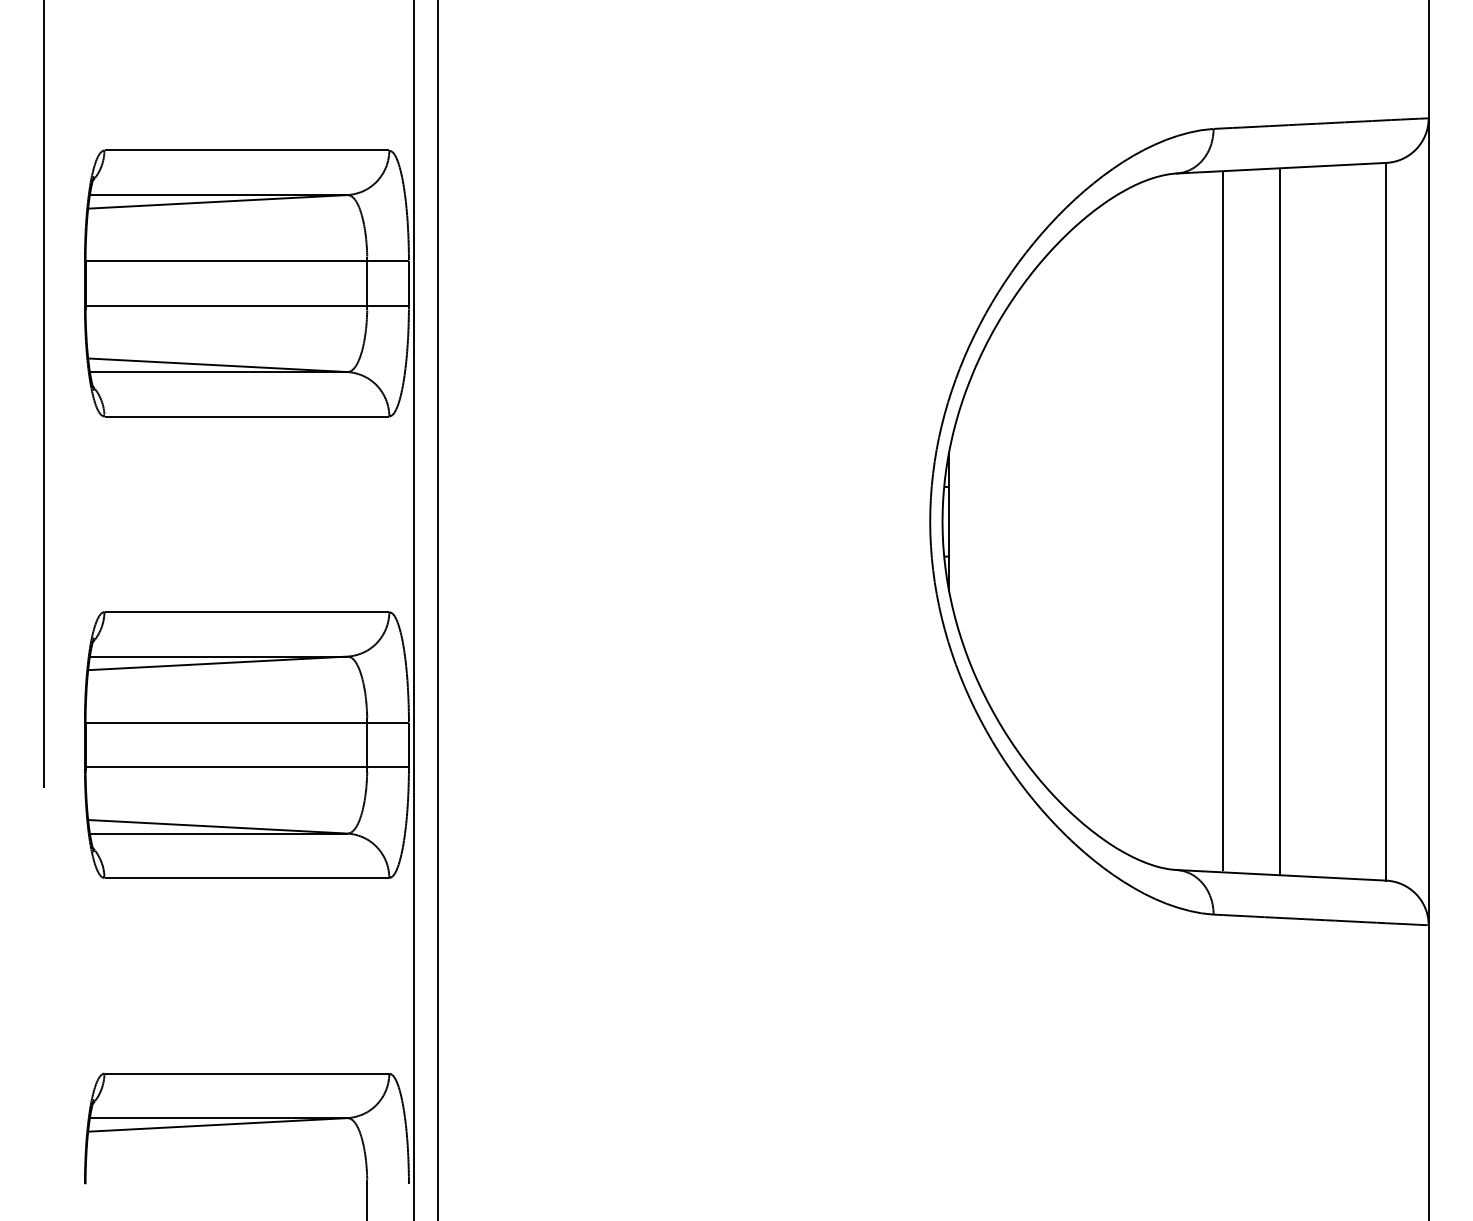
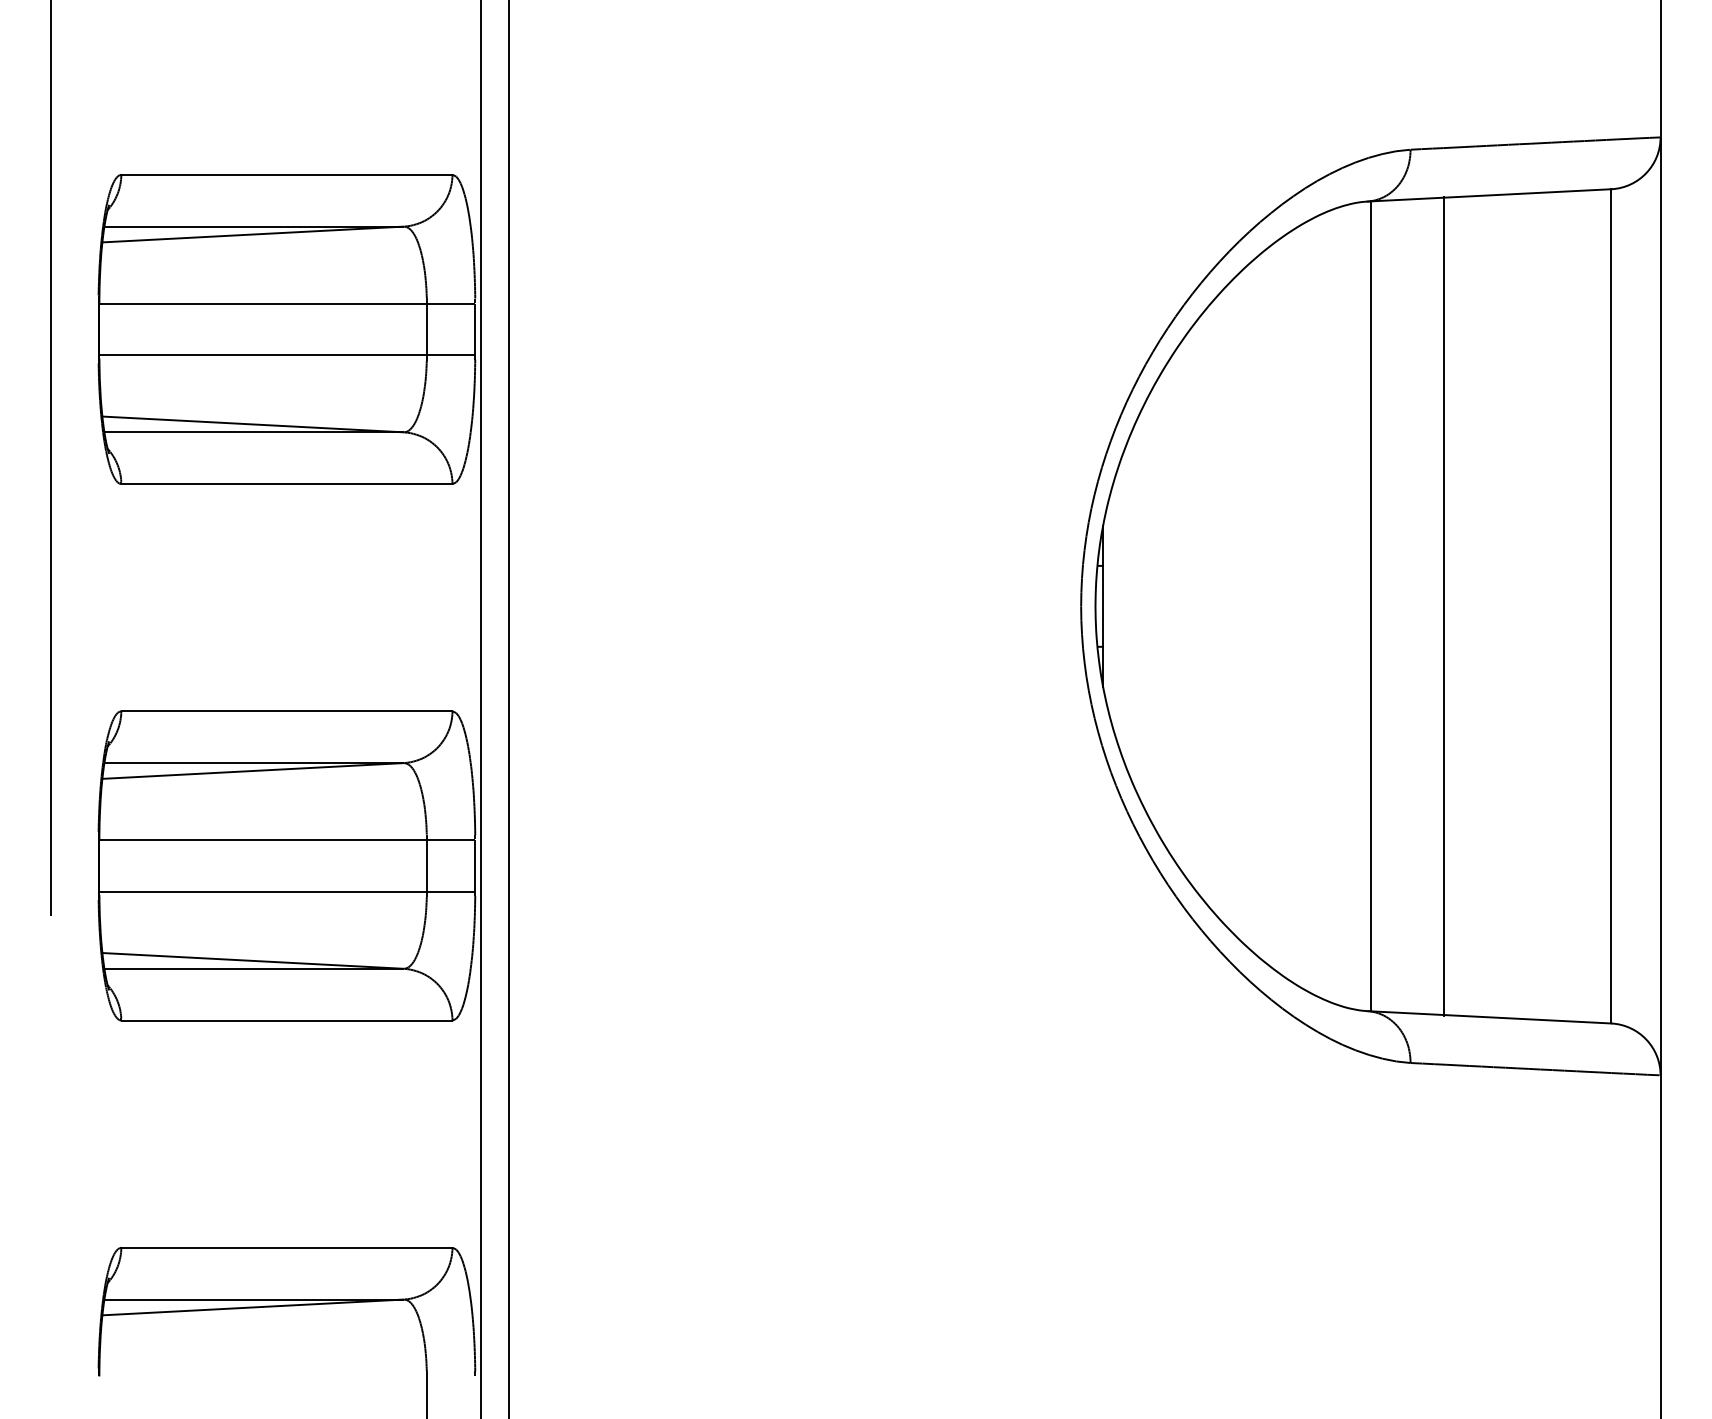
line: (1222, 521) -> (1370, 606), moved
line: (1279, 521) -> (1443, 605), moved

